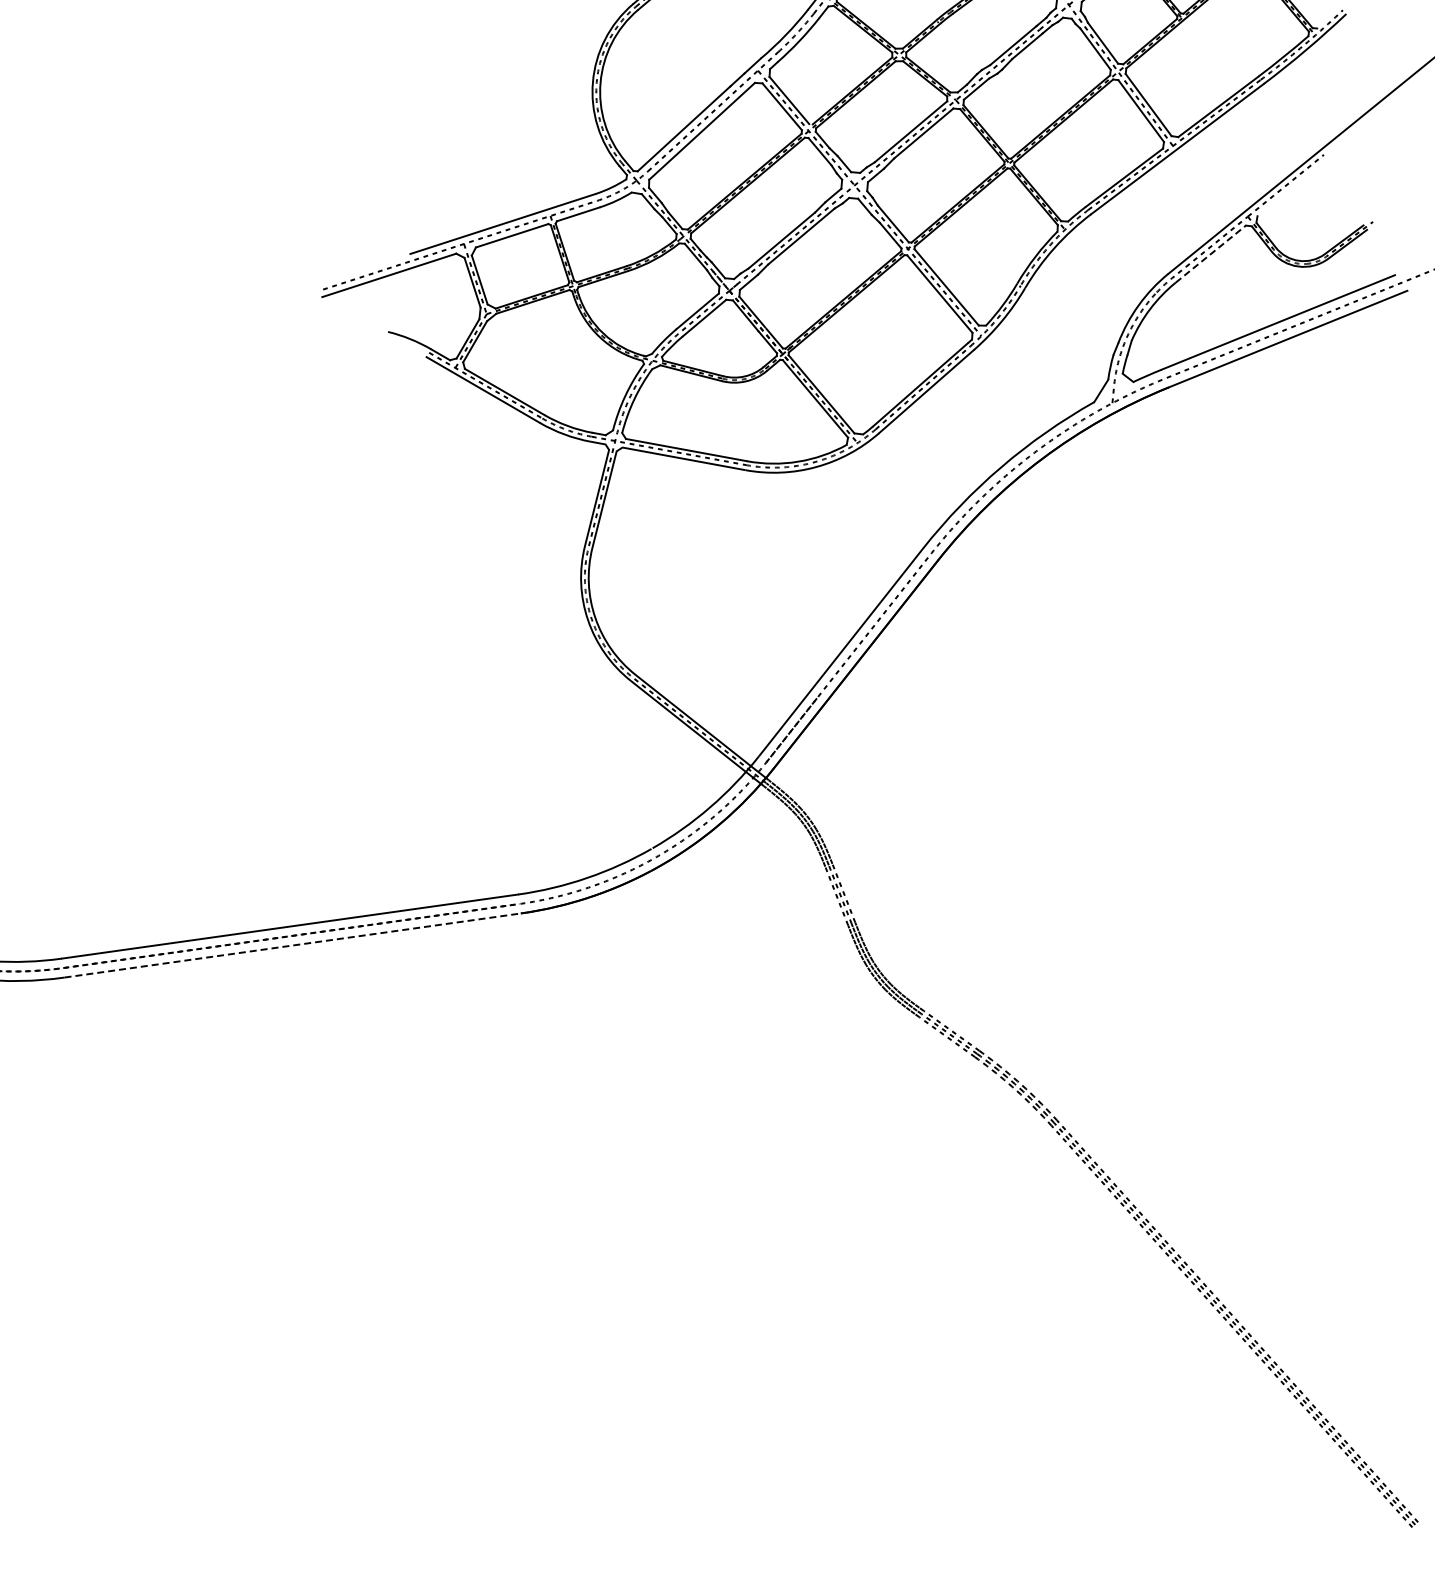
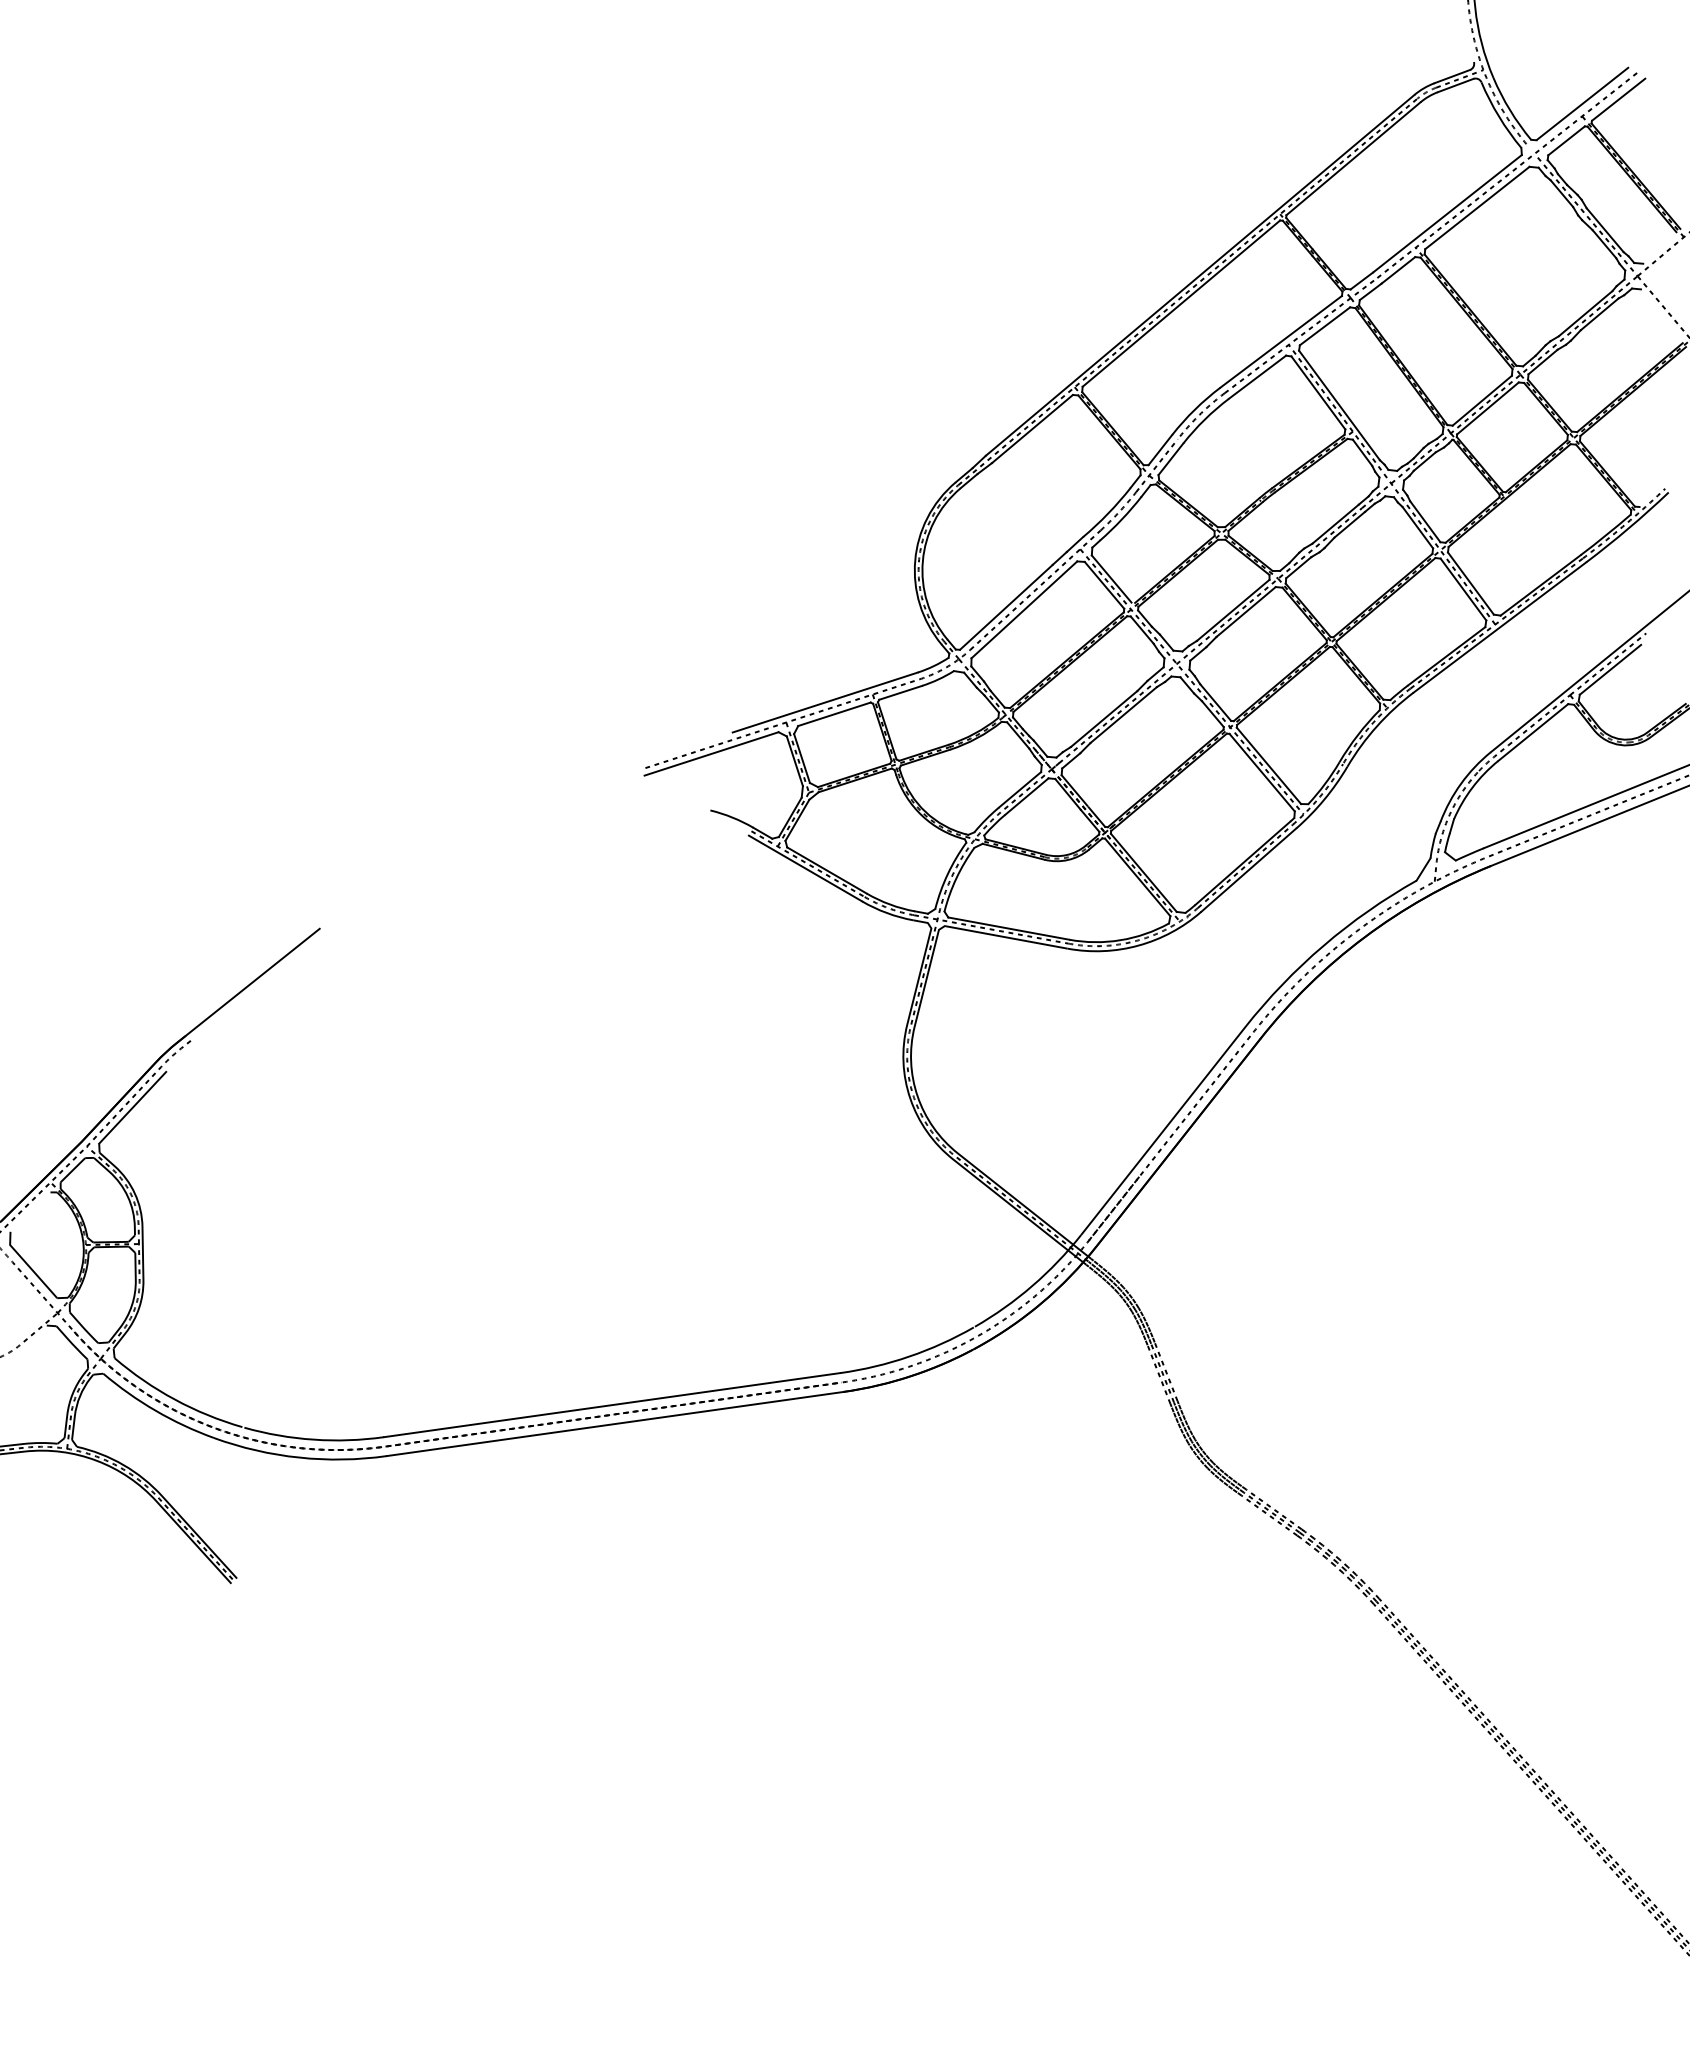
line: (1288, 190) -> (1610, 669), added
line: (1211, 253) -> (1533, 732), dashed -> solid
line: (293, 944) -> (615, 1423), dashed -> solid

